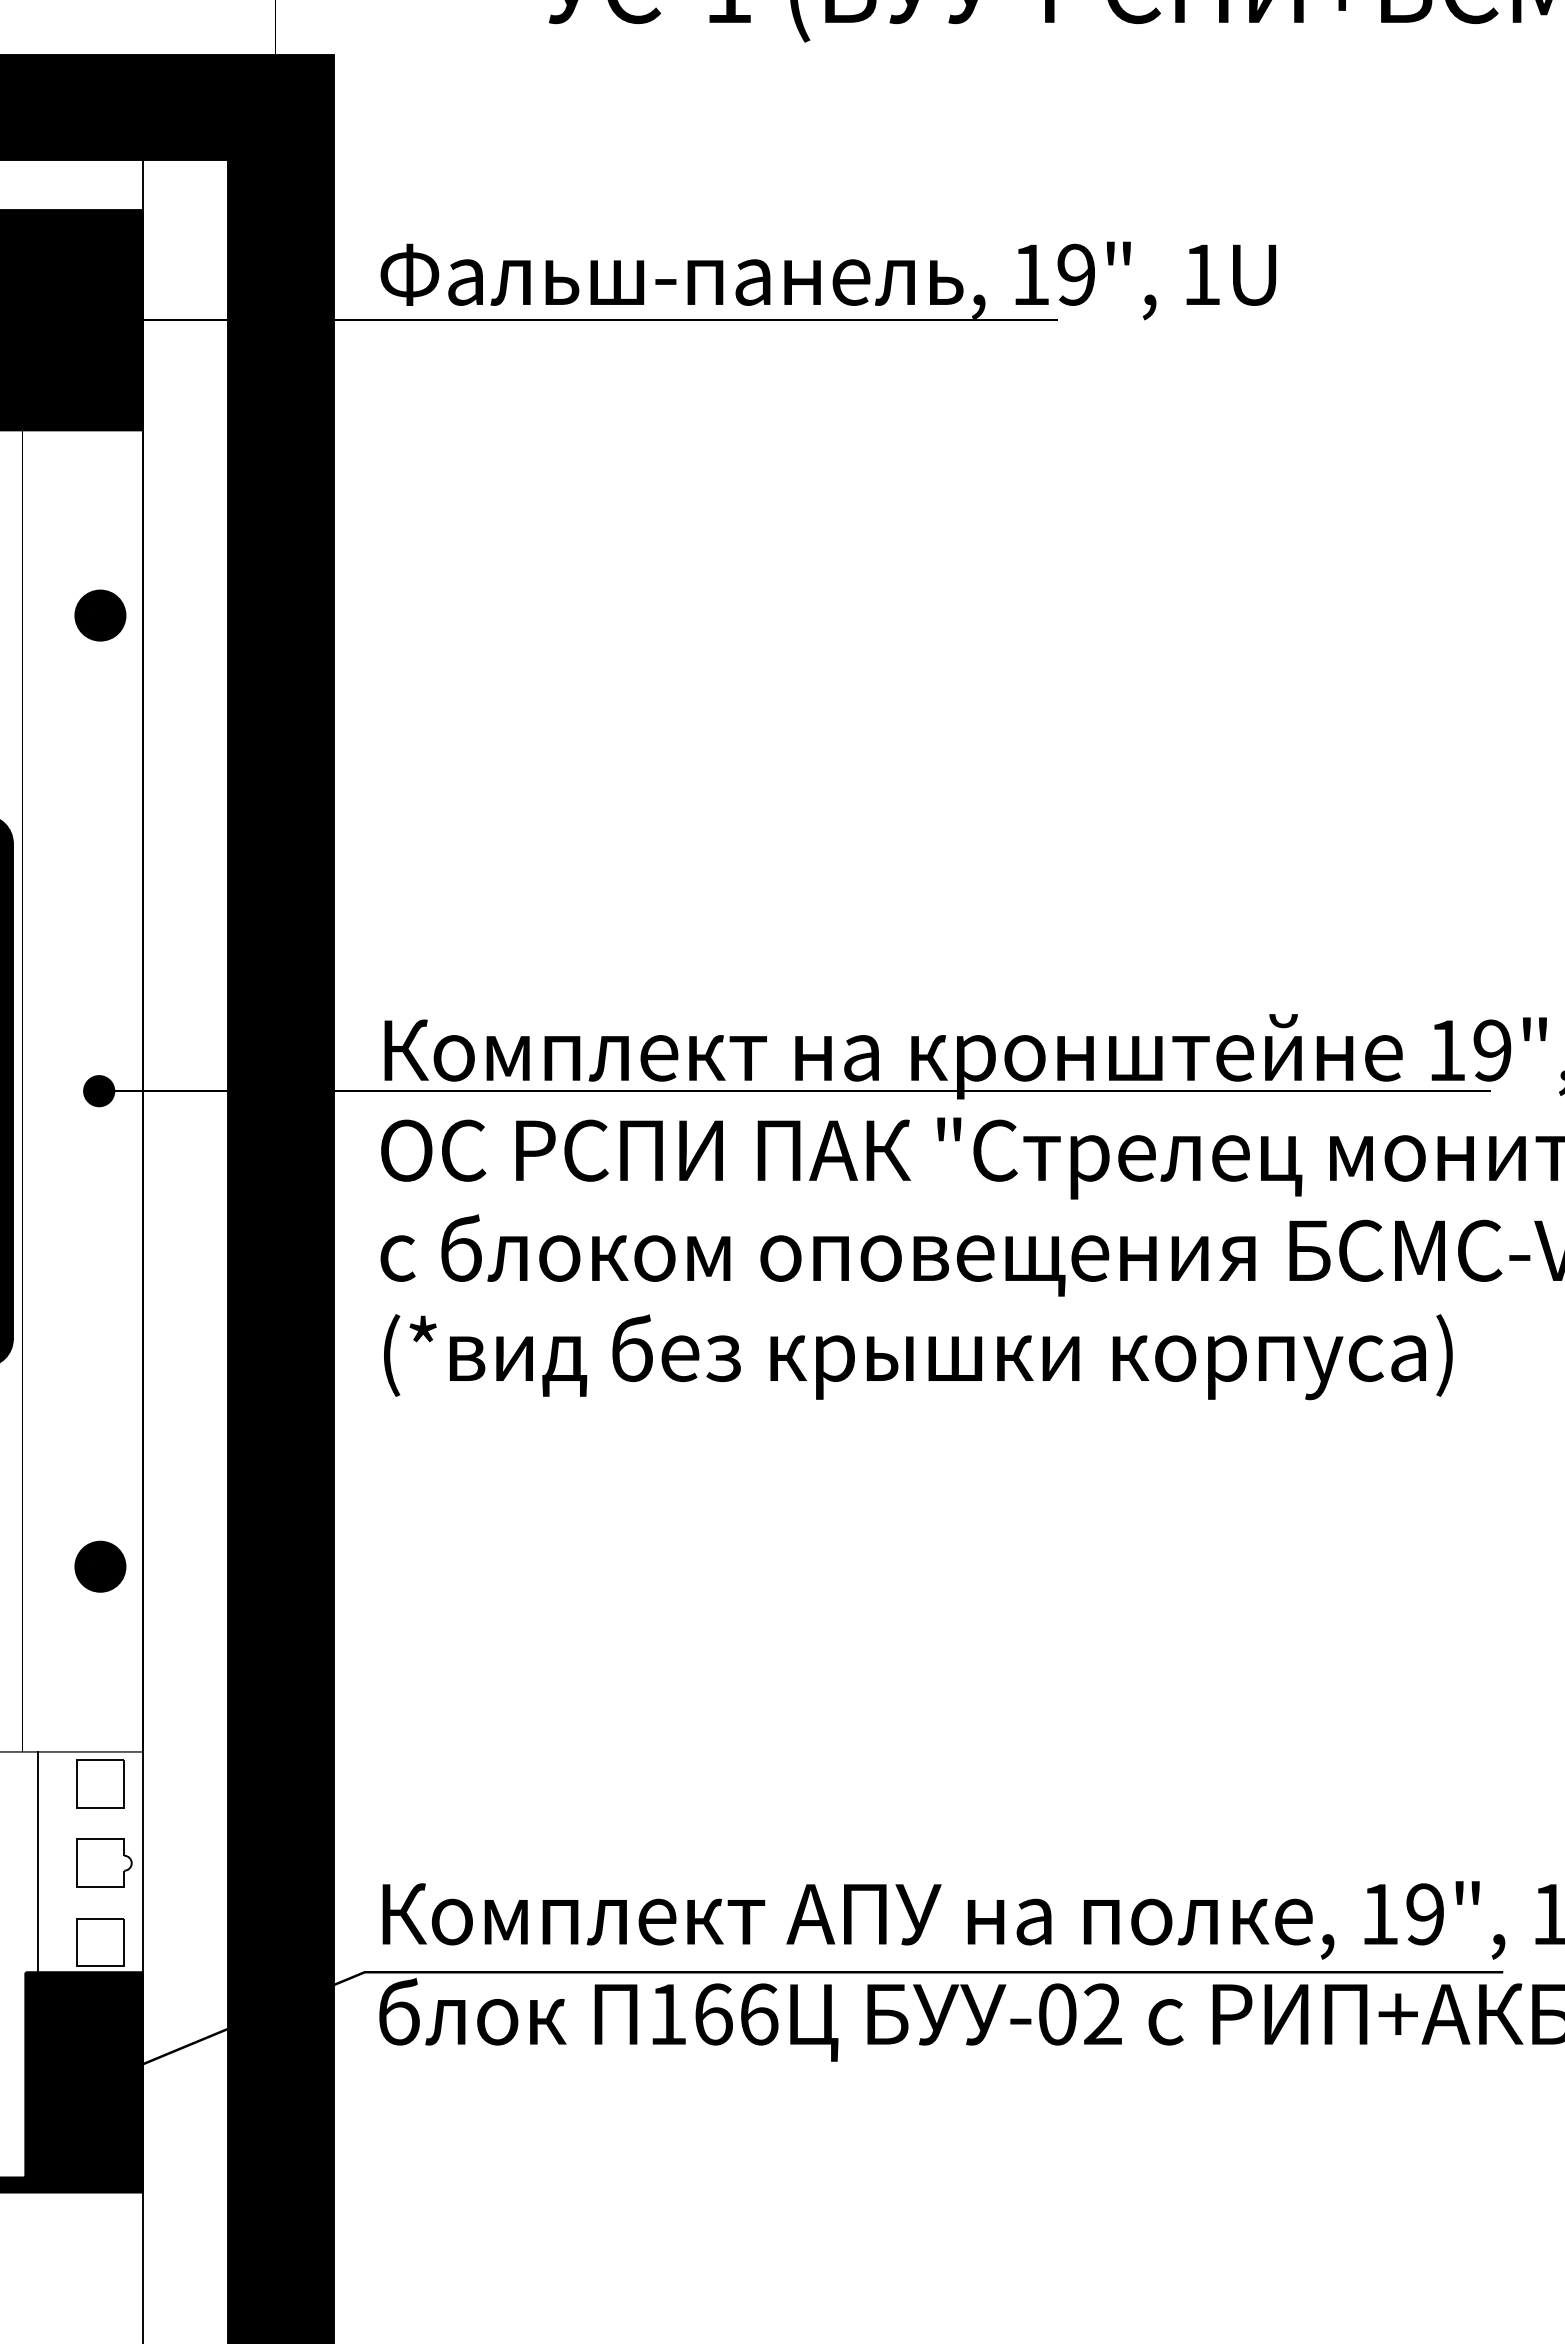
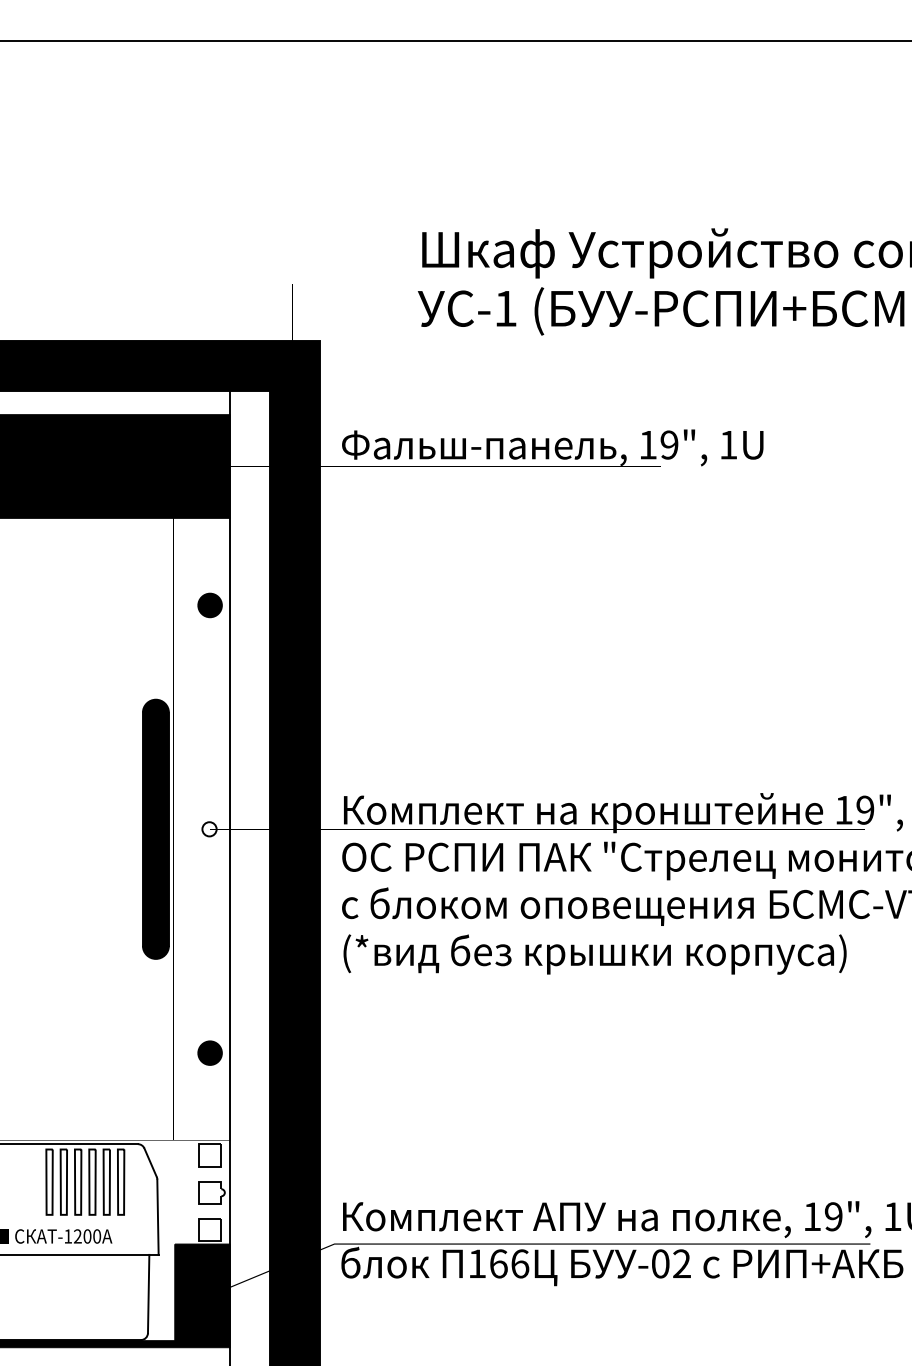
fill: (99, 1091) -> (209, 829), removed
line: (37, 1862) -> (180, 1192), removed

